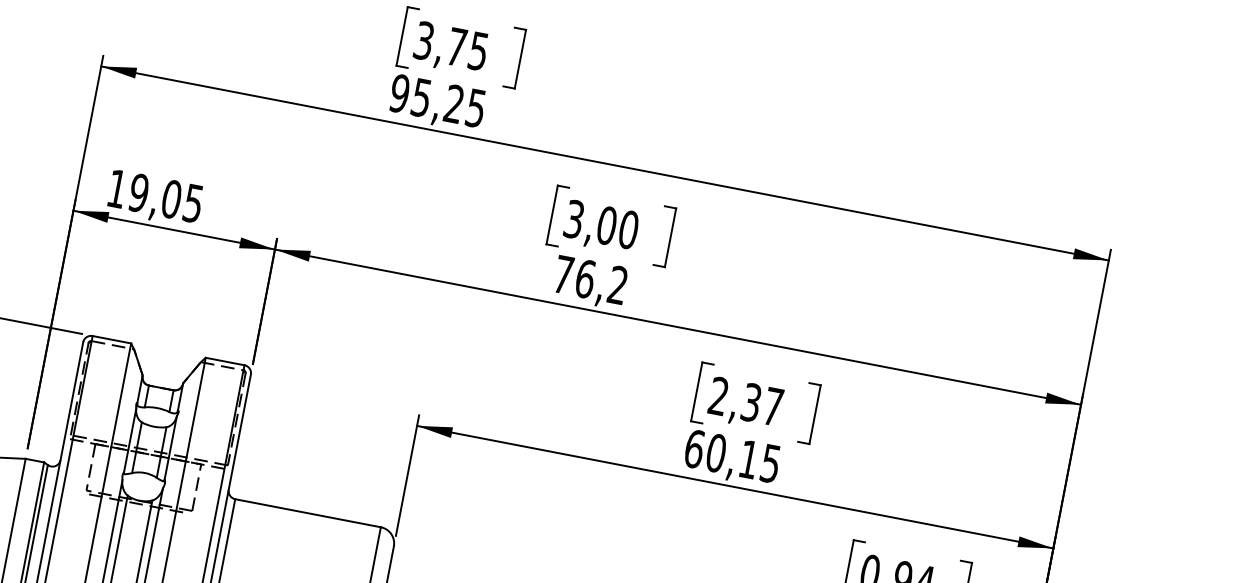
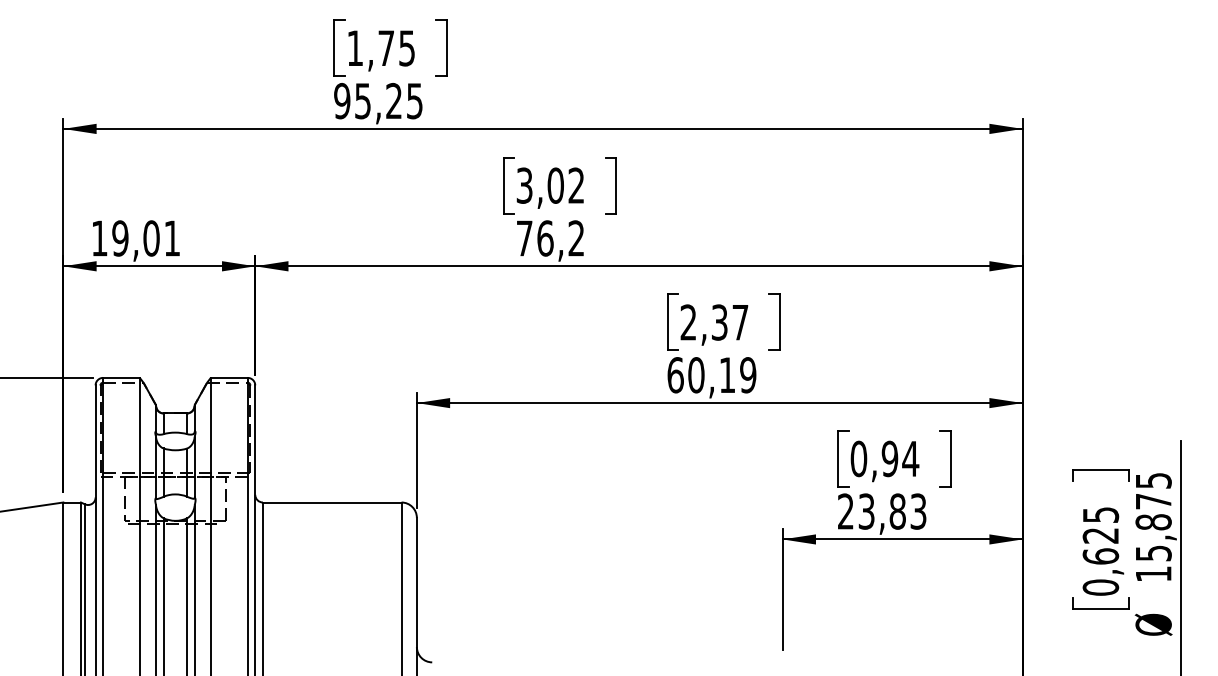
text: (424, 41) -> (355, 48), 3,75 -> 1,75
text: (192, 203) -> (171, 238), 19,05 -> 19,01
text: (628, 229) -> (576, 185), 3,00 -> 3,02
text: (771, 464) -> (748, 375), 60,15 -> 60,19

